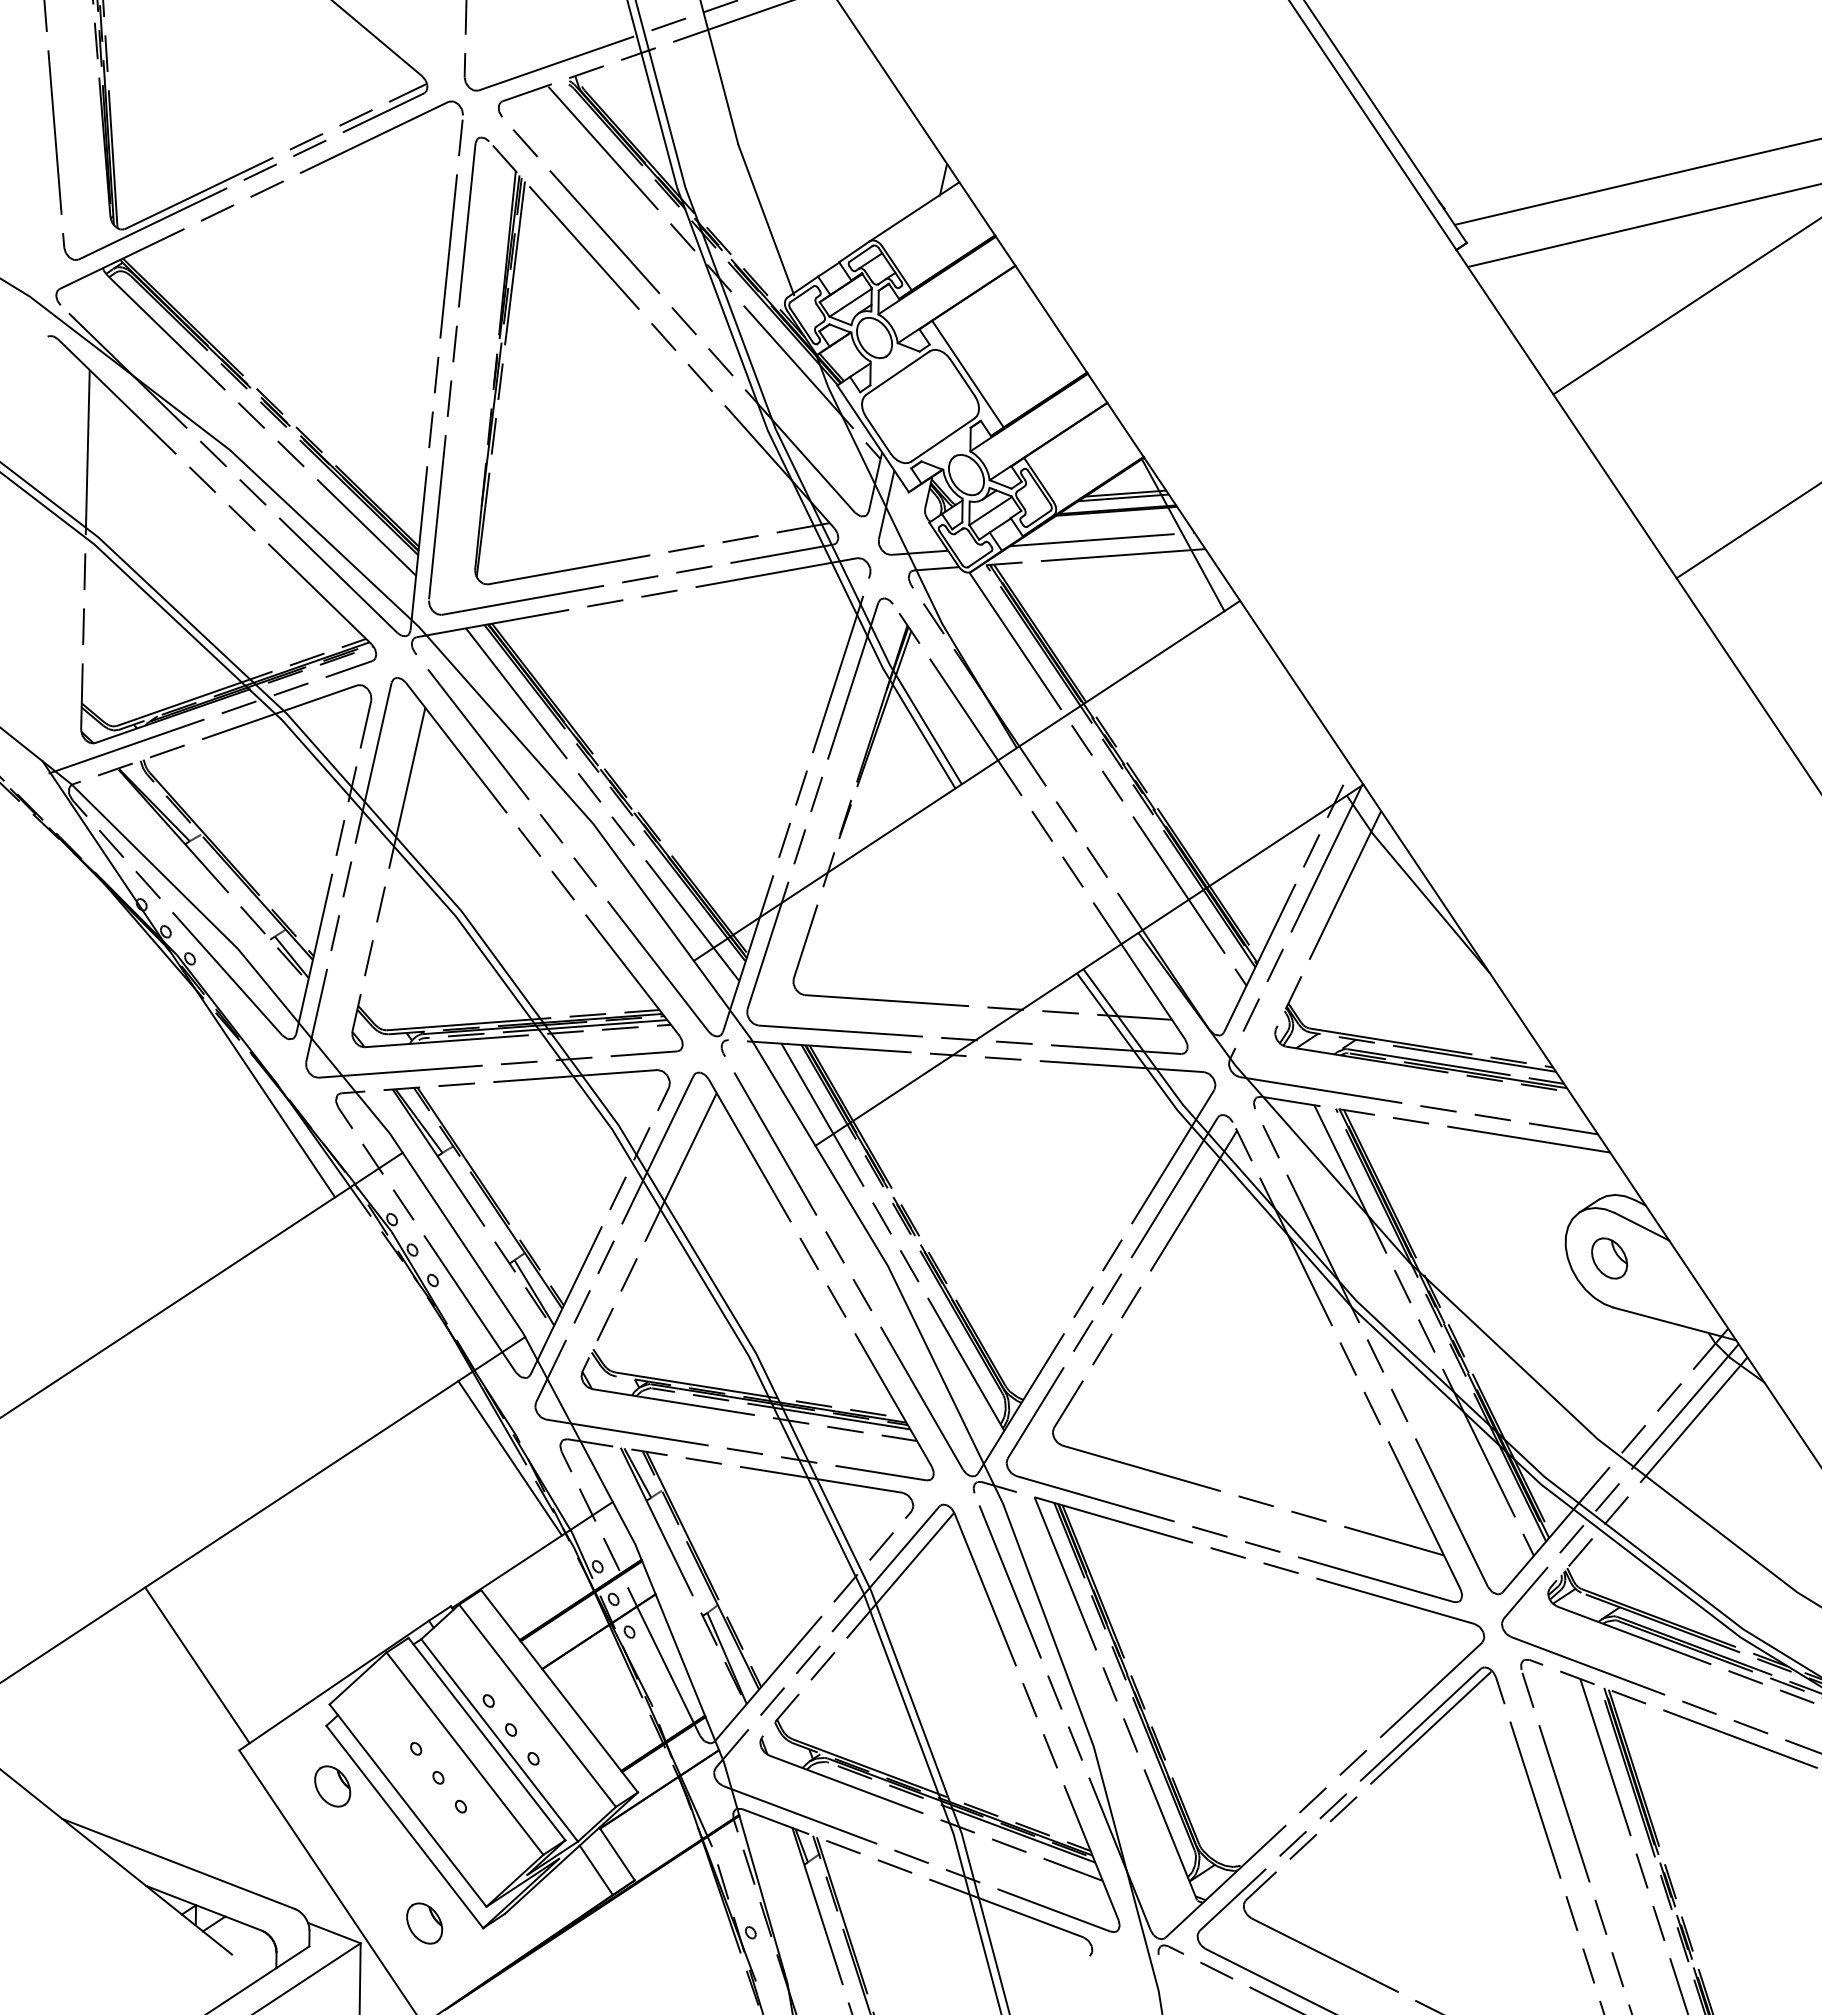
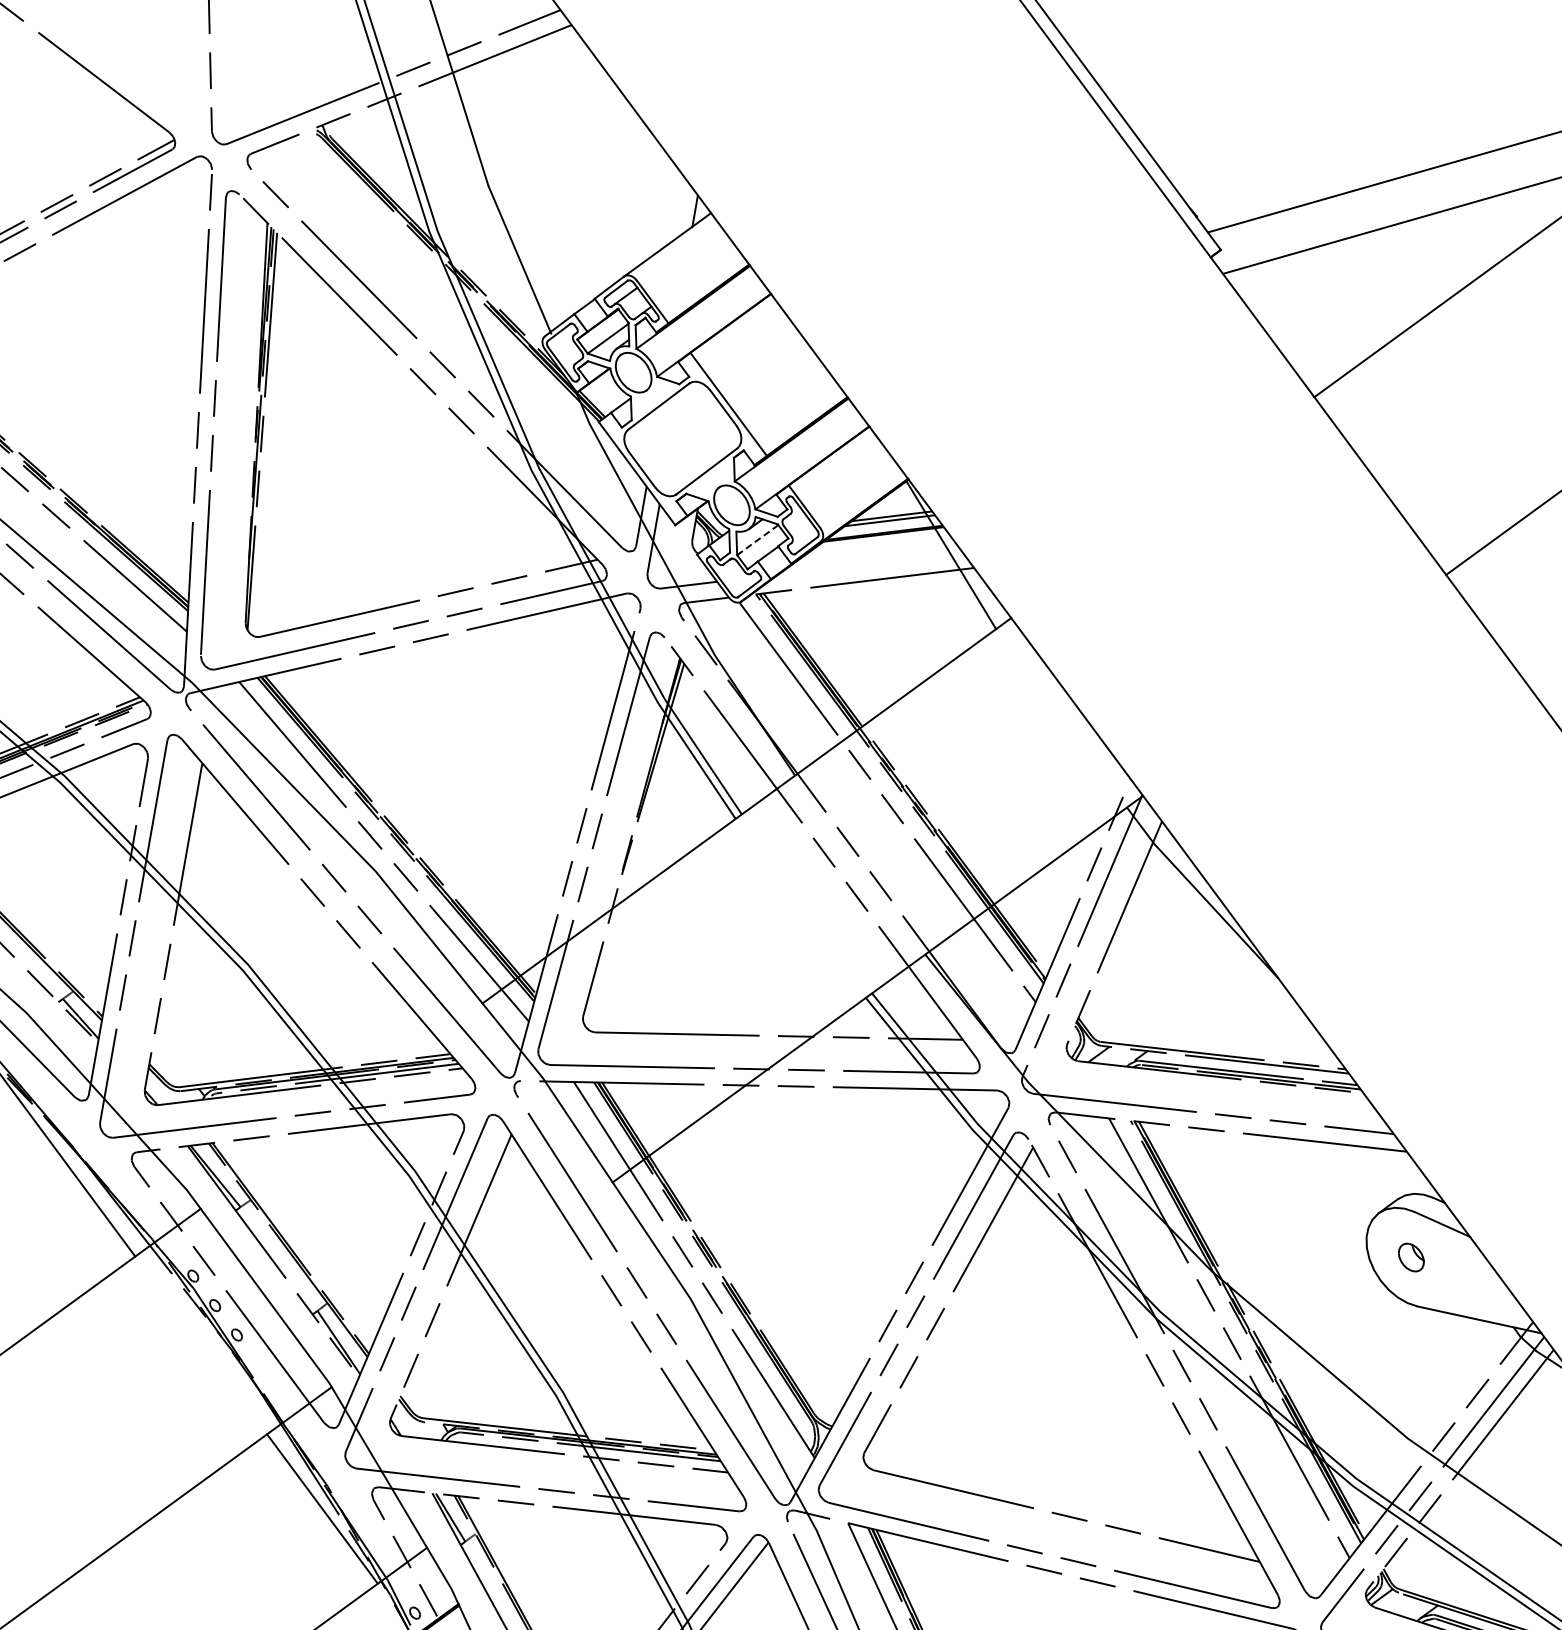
line: (714, 272) -> (470, 314), removed
line: (990, 511) -> (757, 540), solid -> dashed
line: (1102, 539) -> (870, 563), removed
part: (1609, 1258) -> (1411, 1257), size x0.7

